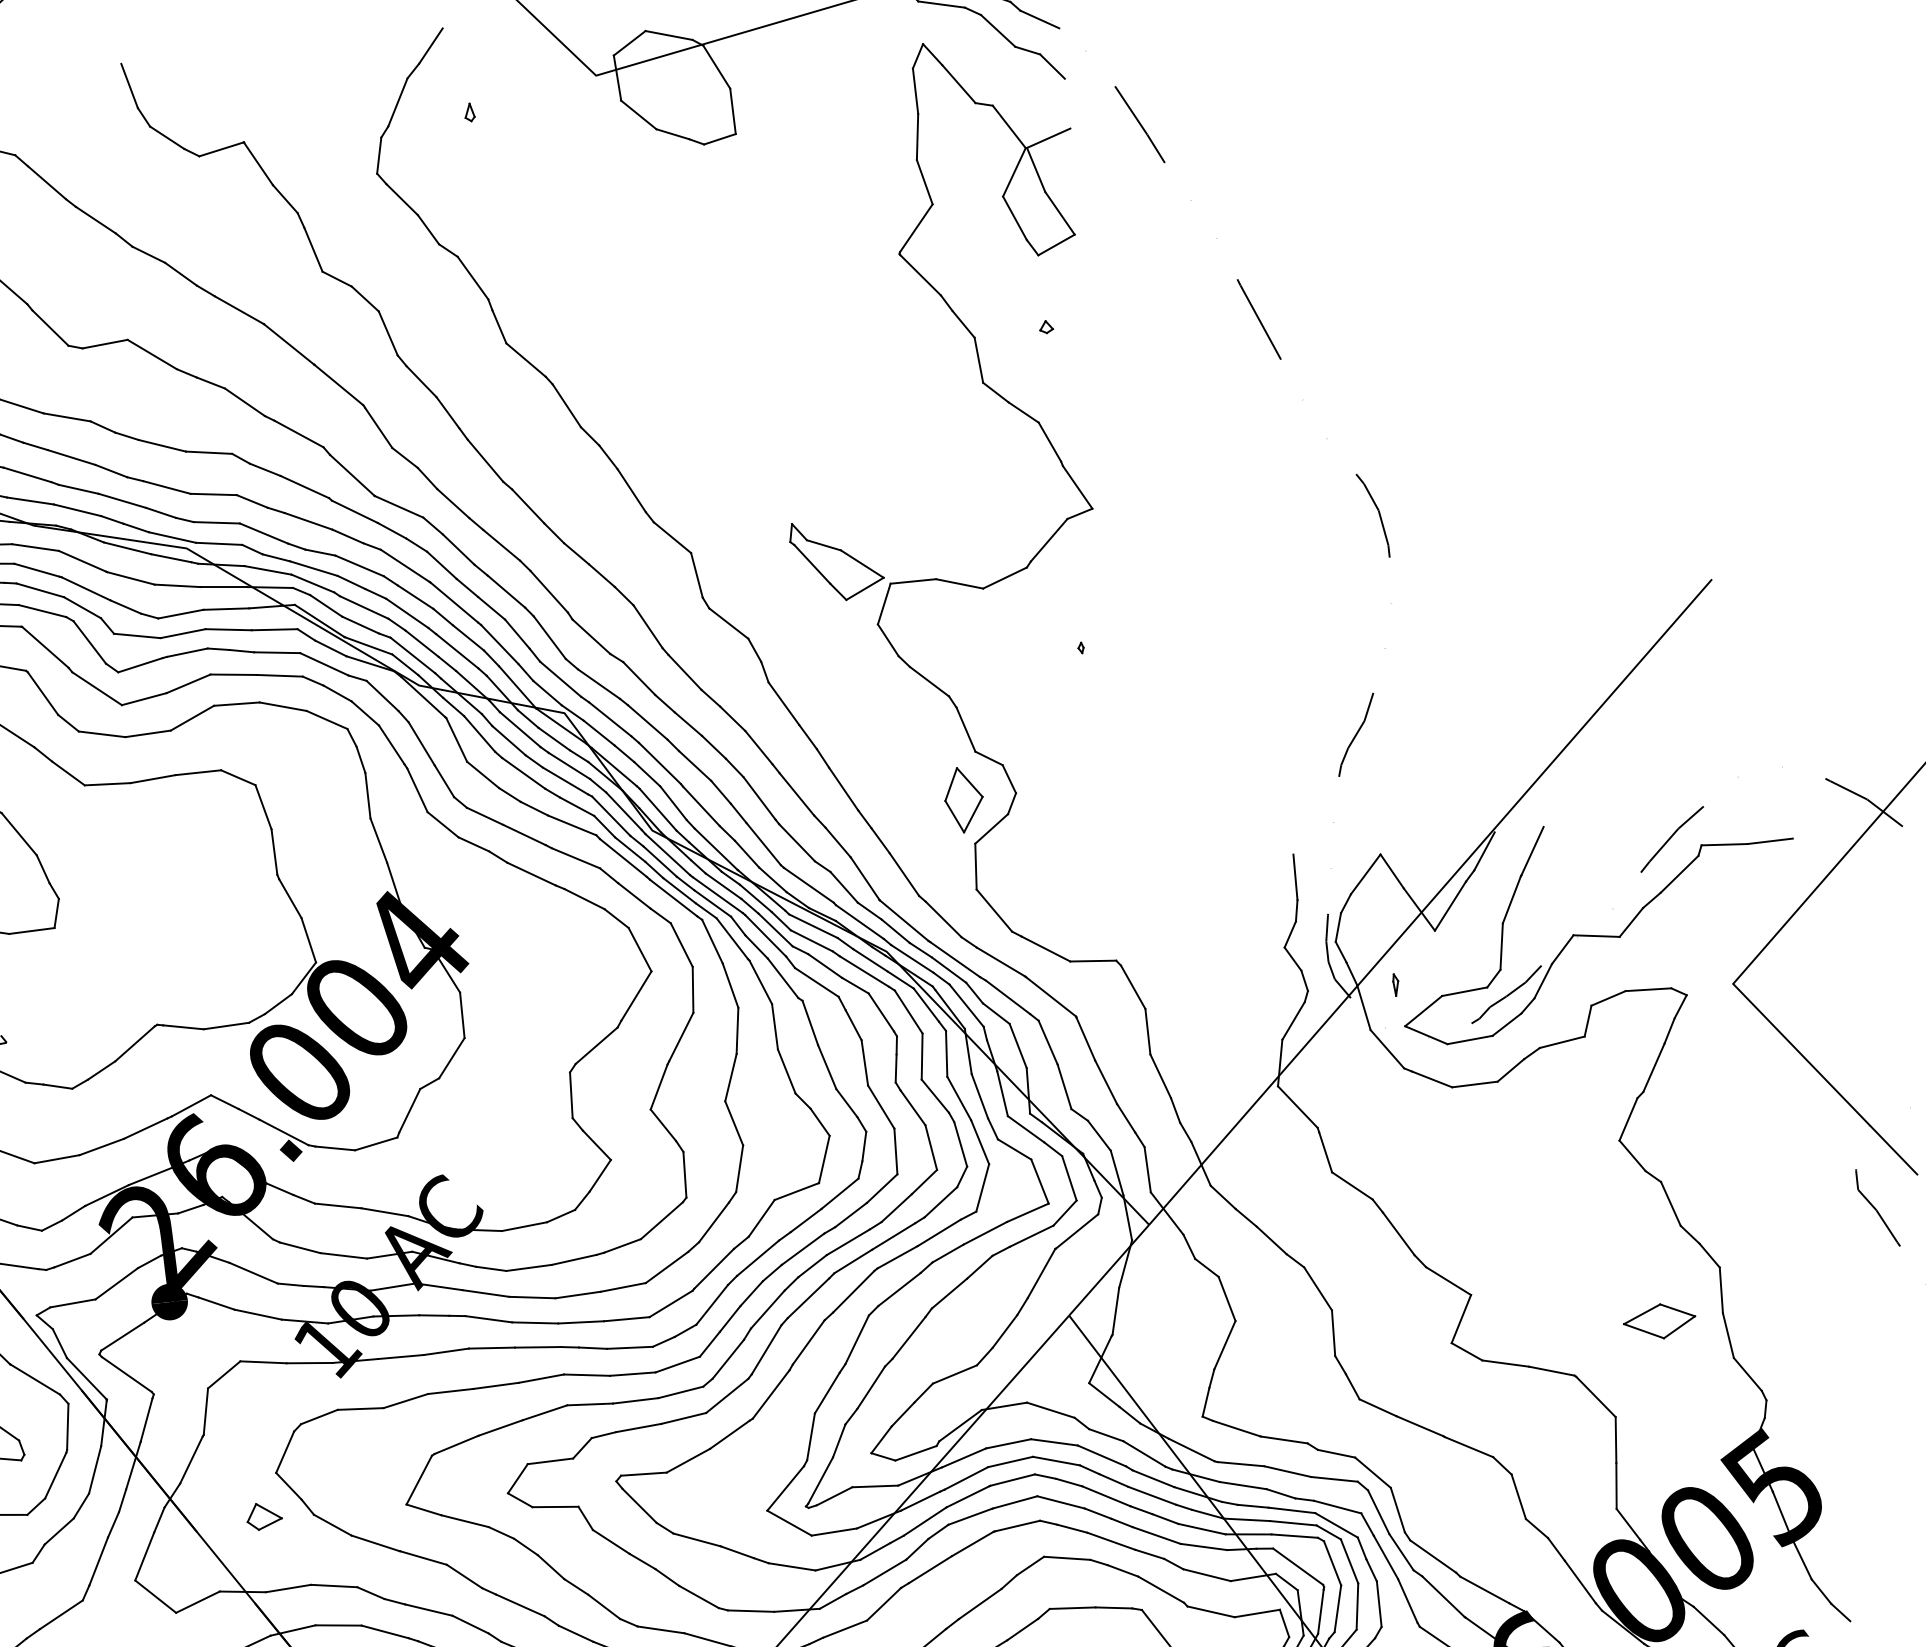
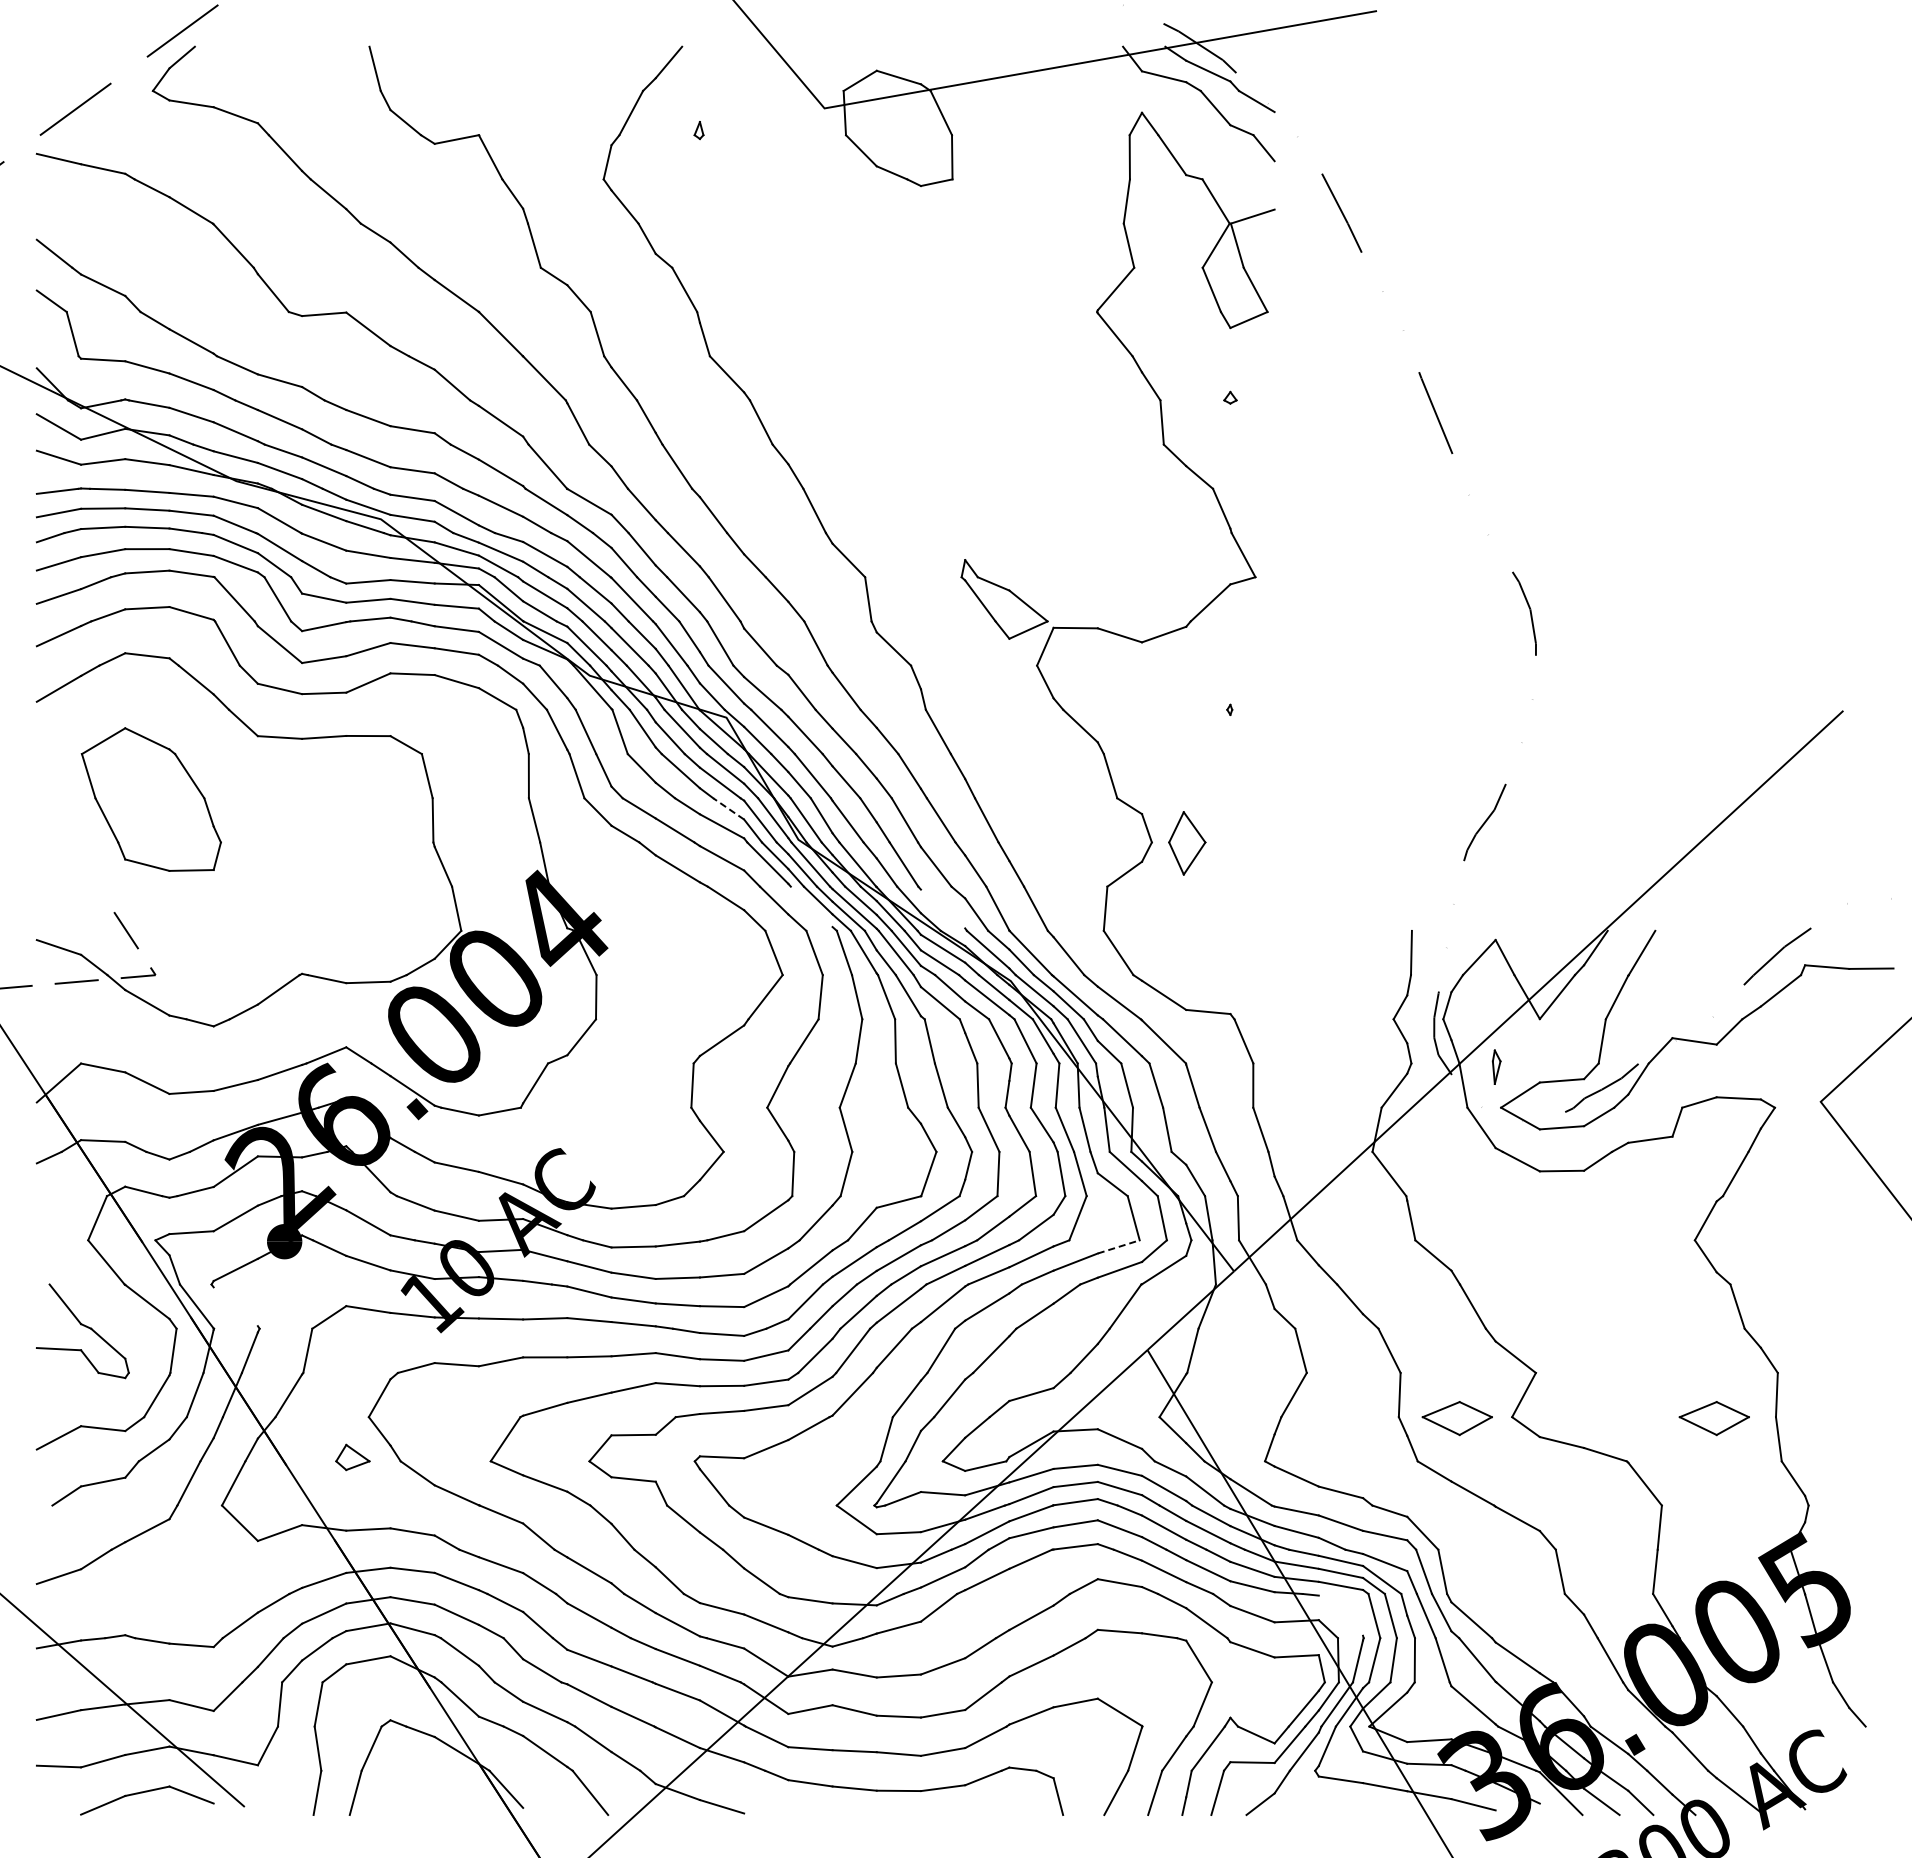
part: (964, 799) -> (1187, 843), moved
line: (576, 806) -> (728, 808), solid -> dashed
line: (808, 884) -> (942, 908), removed
line: (673, 897) -> (811, 906), removed
part: (1395, 984) -> (1496, 1066), size x1.6
line: (1027, 1212) -> (1118, 1246), solid -> dashed
part: (1394, 1350) -> (1456, 1418), added
line: (126, 1374) -> (235, 1306), removed
line: (1297, 1566) -> (1340, 1615), removed

